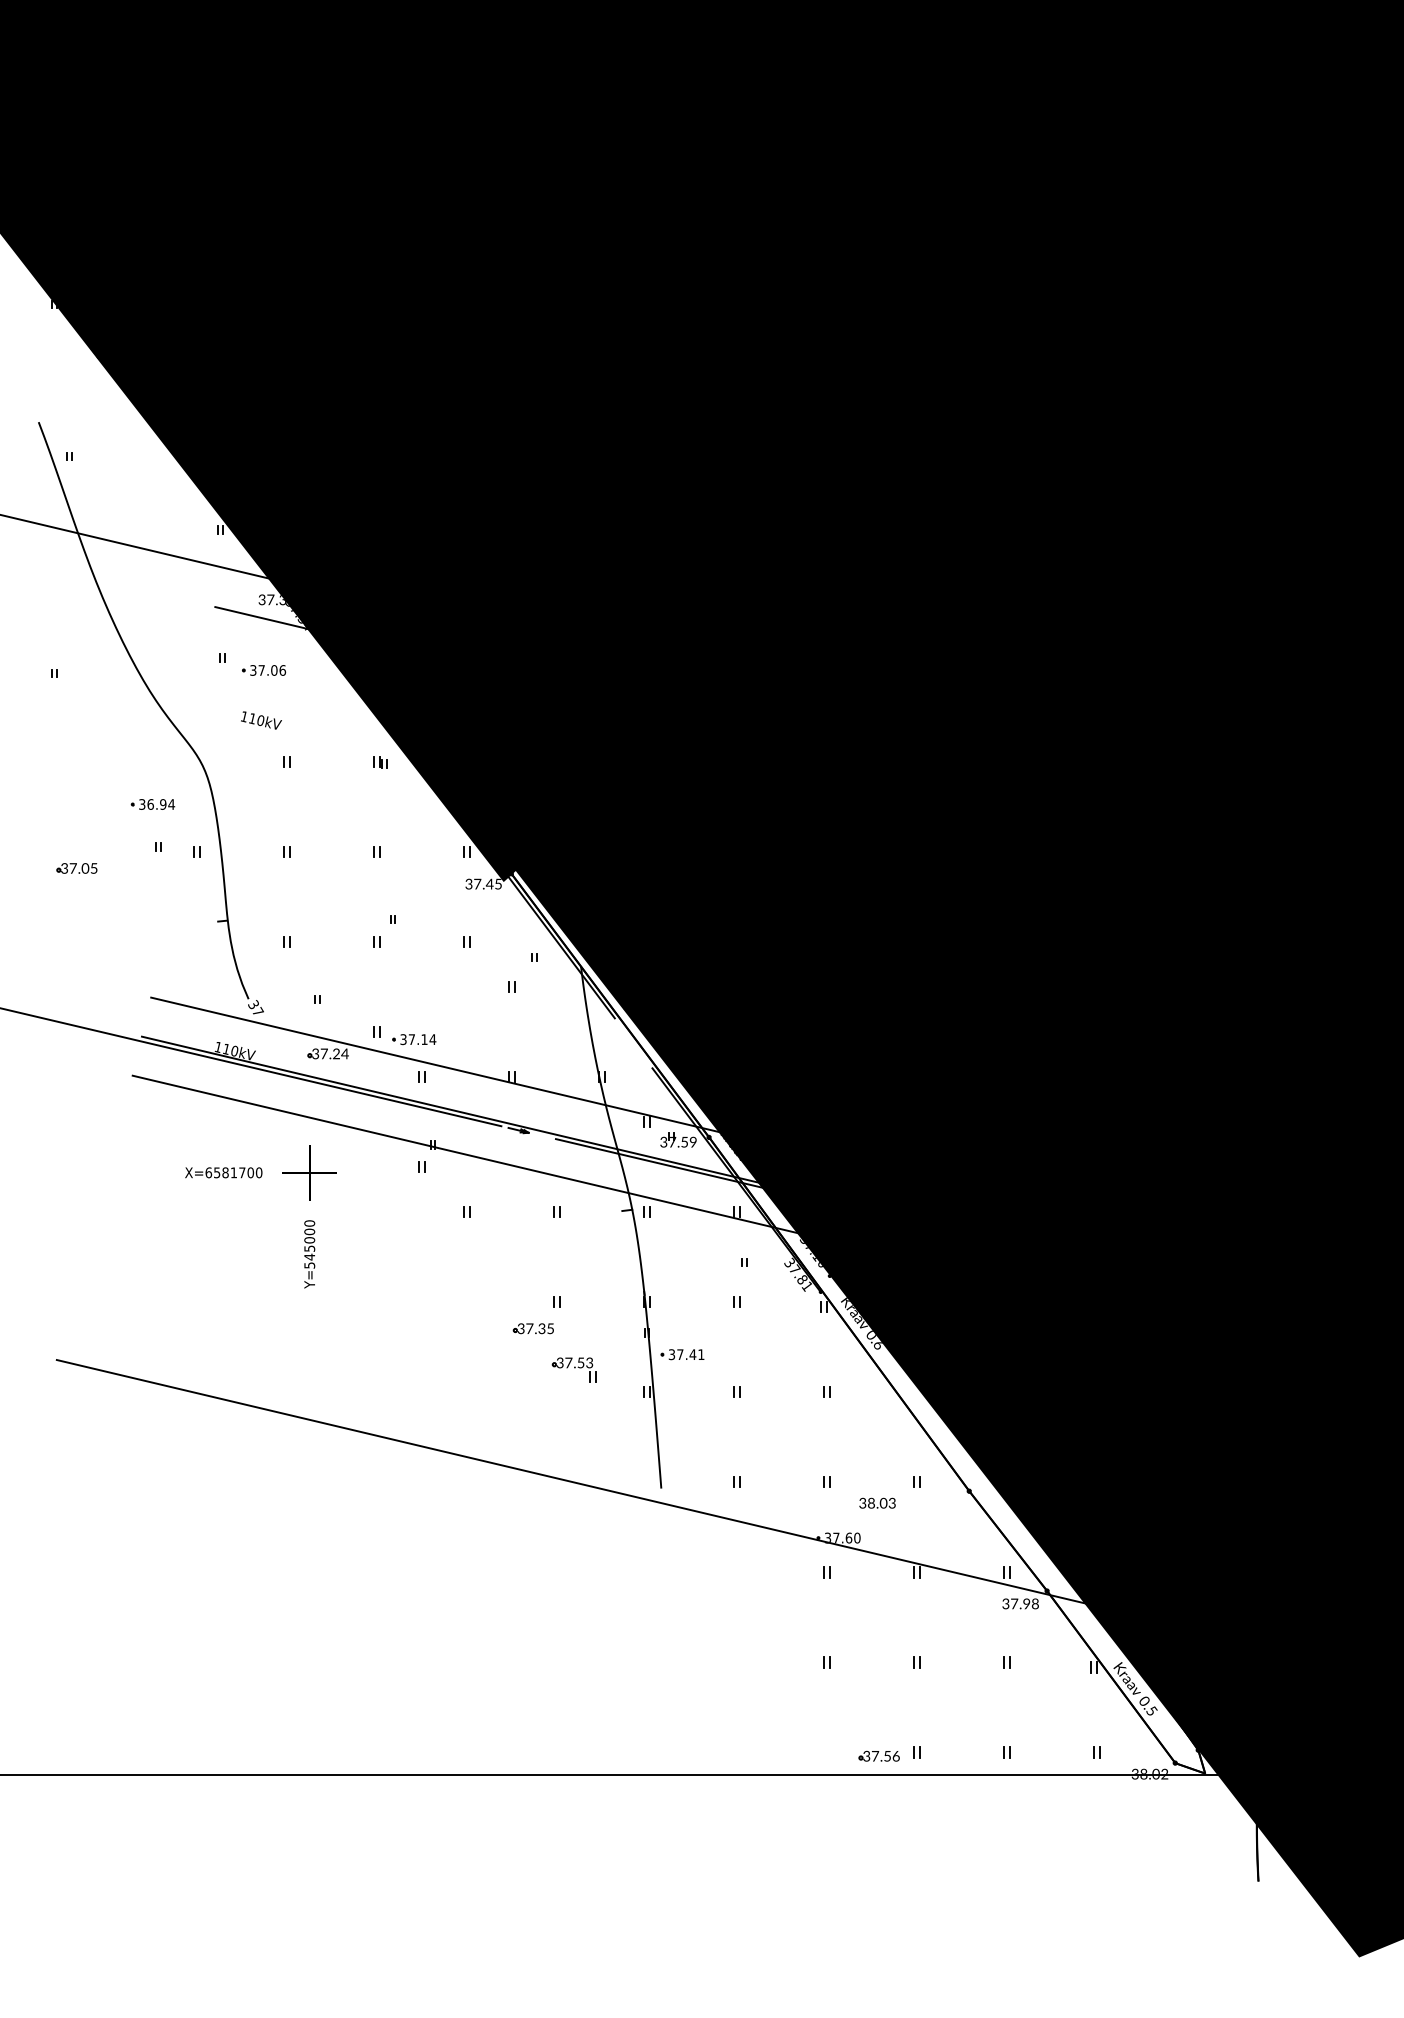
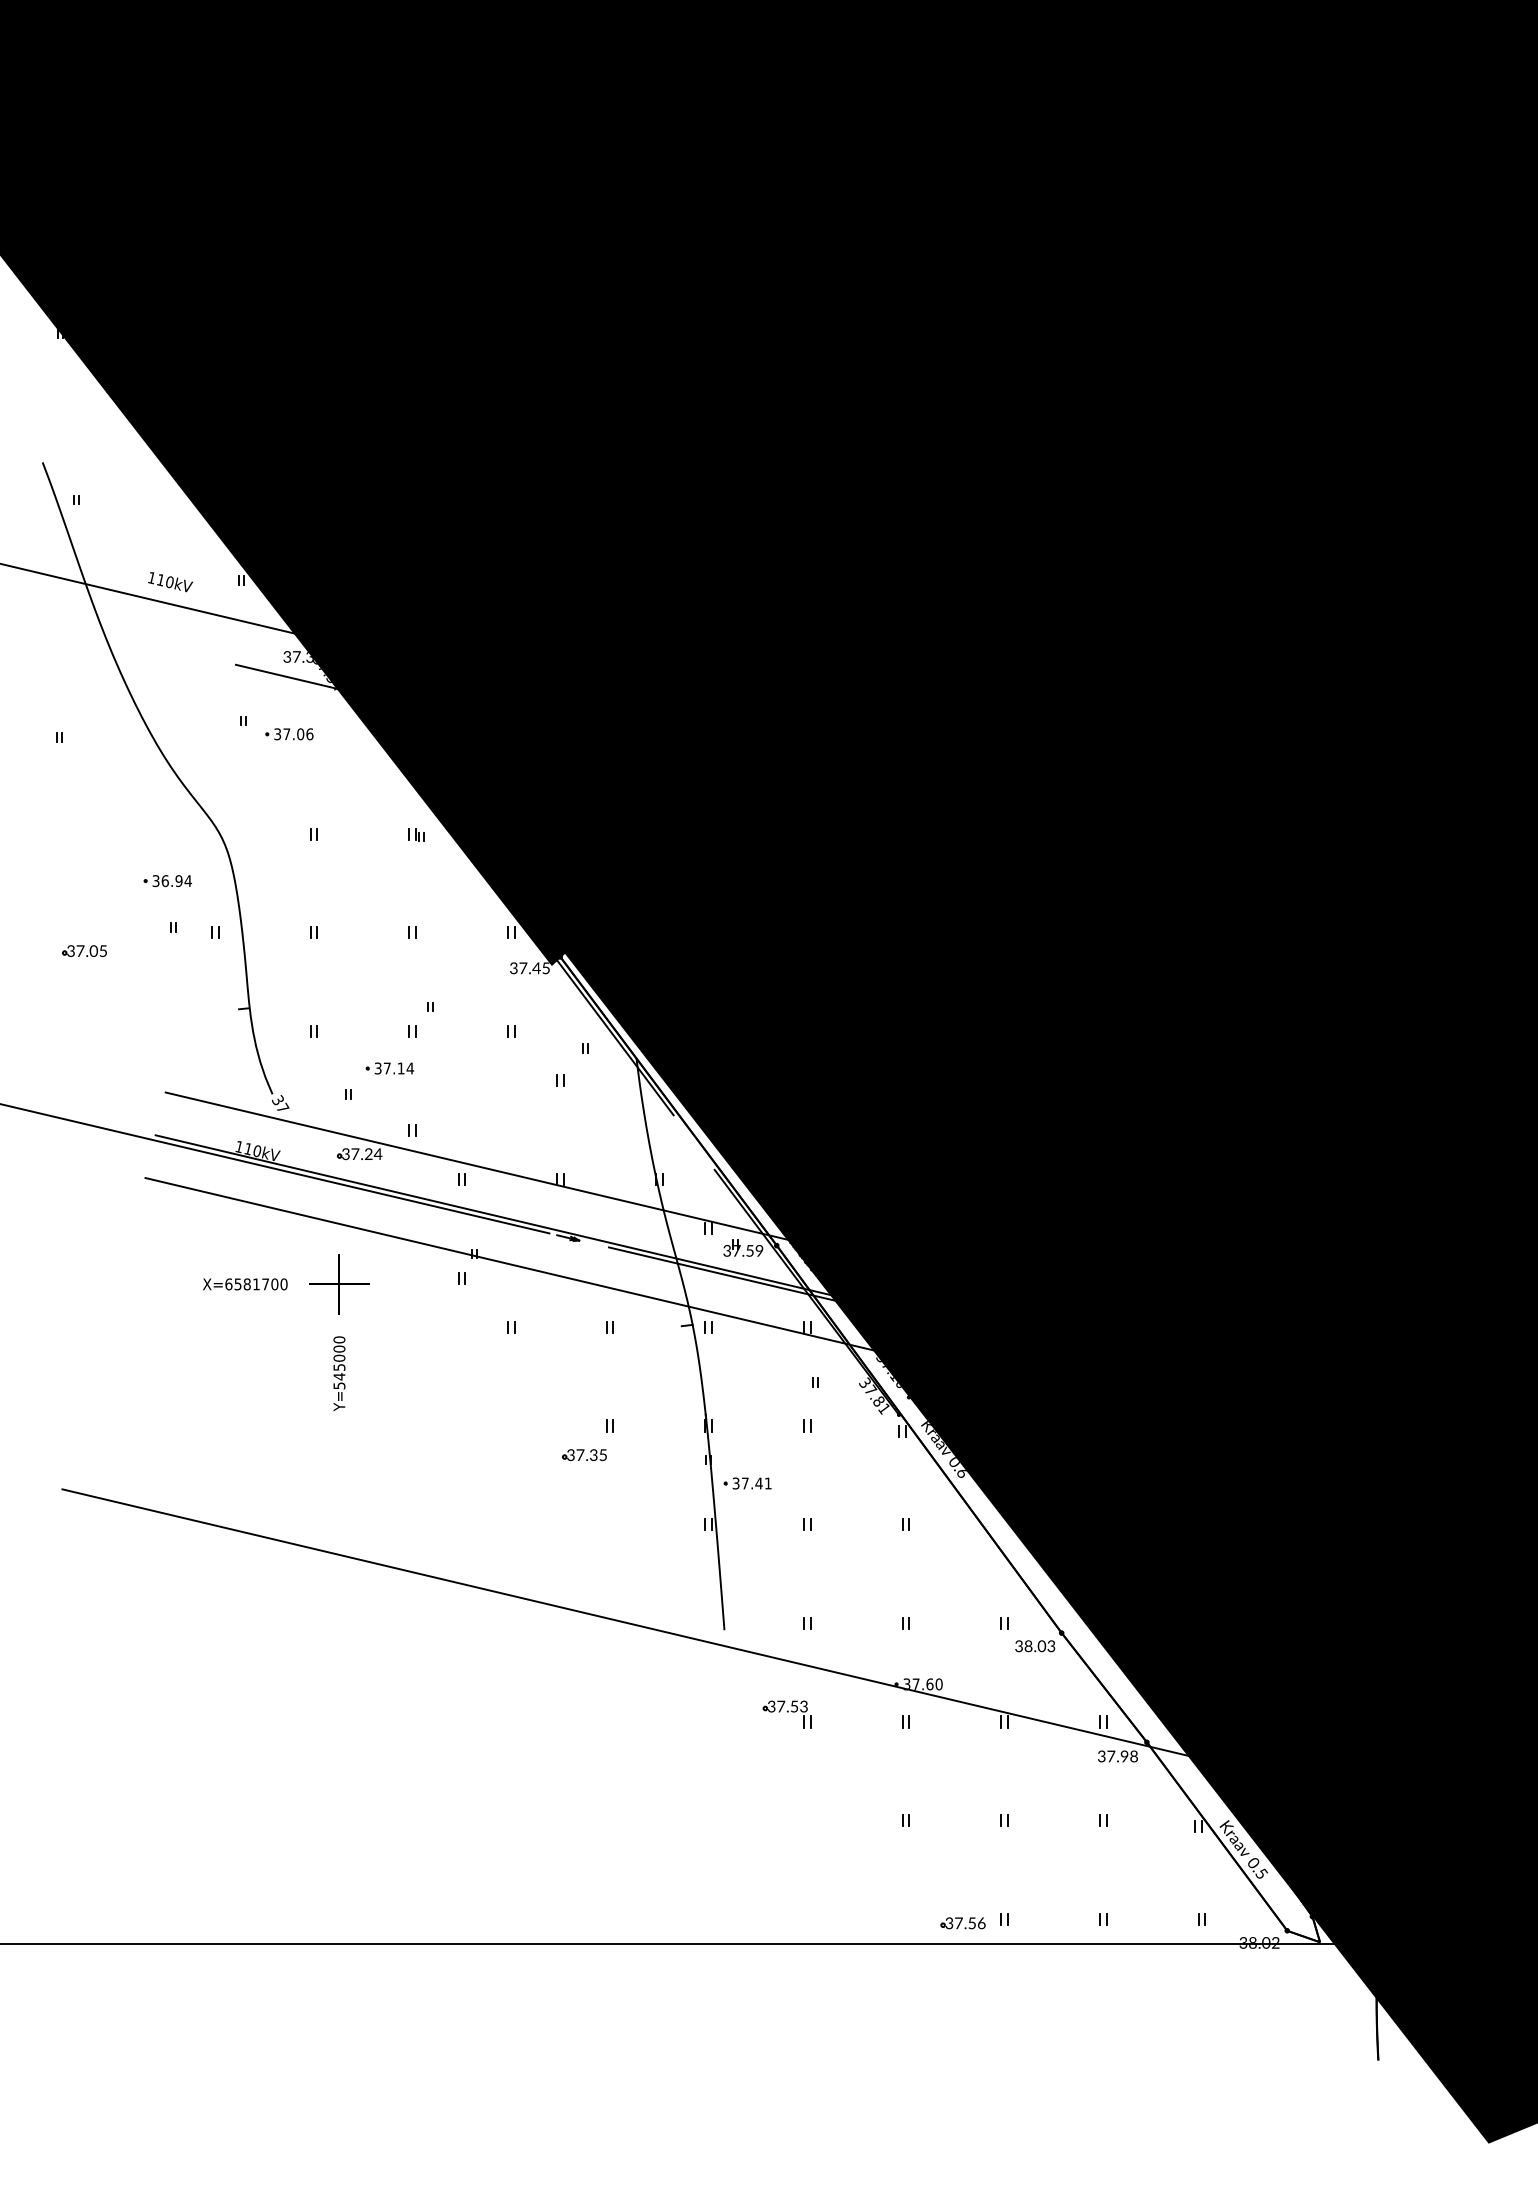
text: (261, 720) -> (170, 582), moved
part: (413, 1039) -> (389, 1068), moved
part: (573, 1370) -> (786, 1714), moved
text: (877, 1503) -> (1035, 1646), moved

